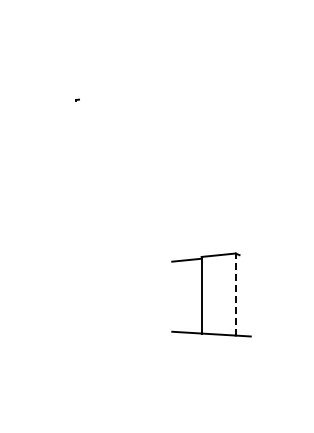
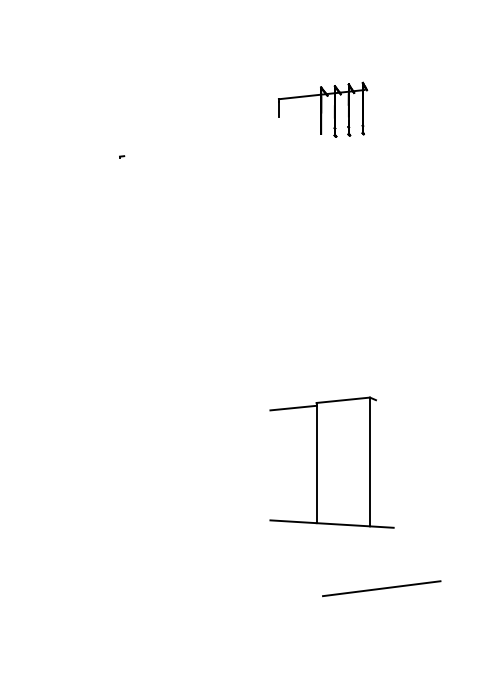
part: (205, 69) -> (322, 108), added
line: (235, 294) -> (369, 461), dashed -> solid
line: (242, 375) -> (380, 589), added

